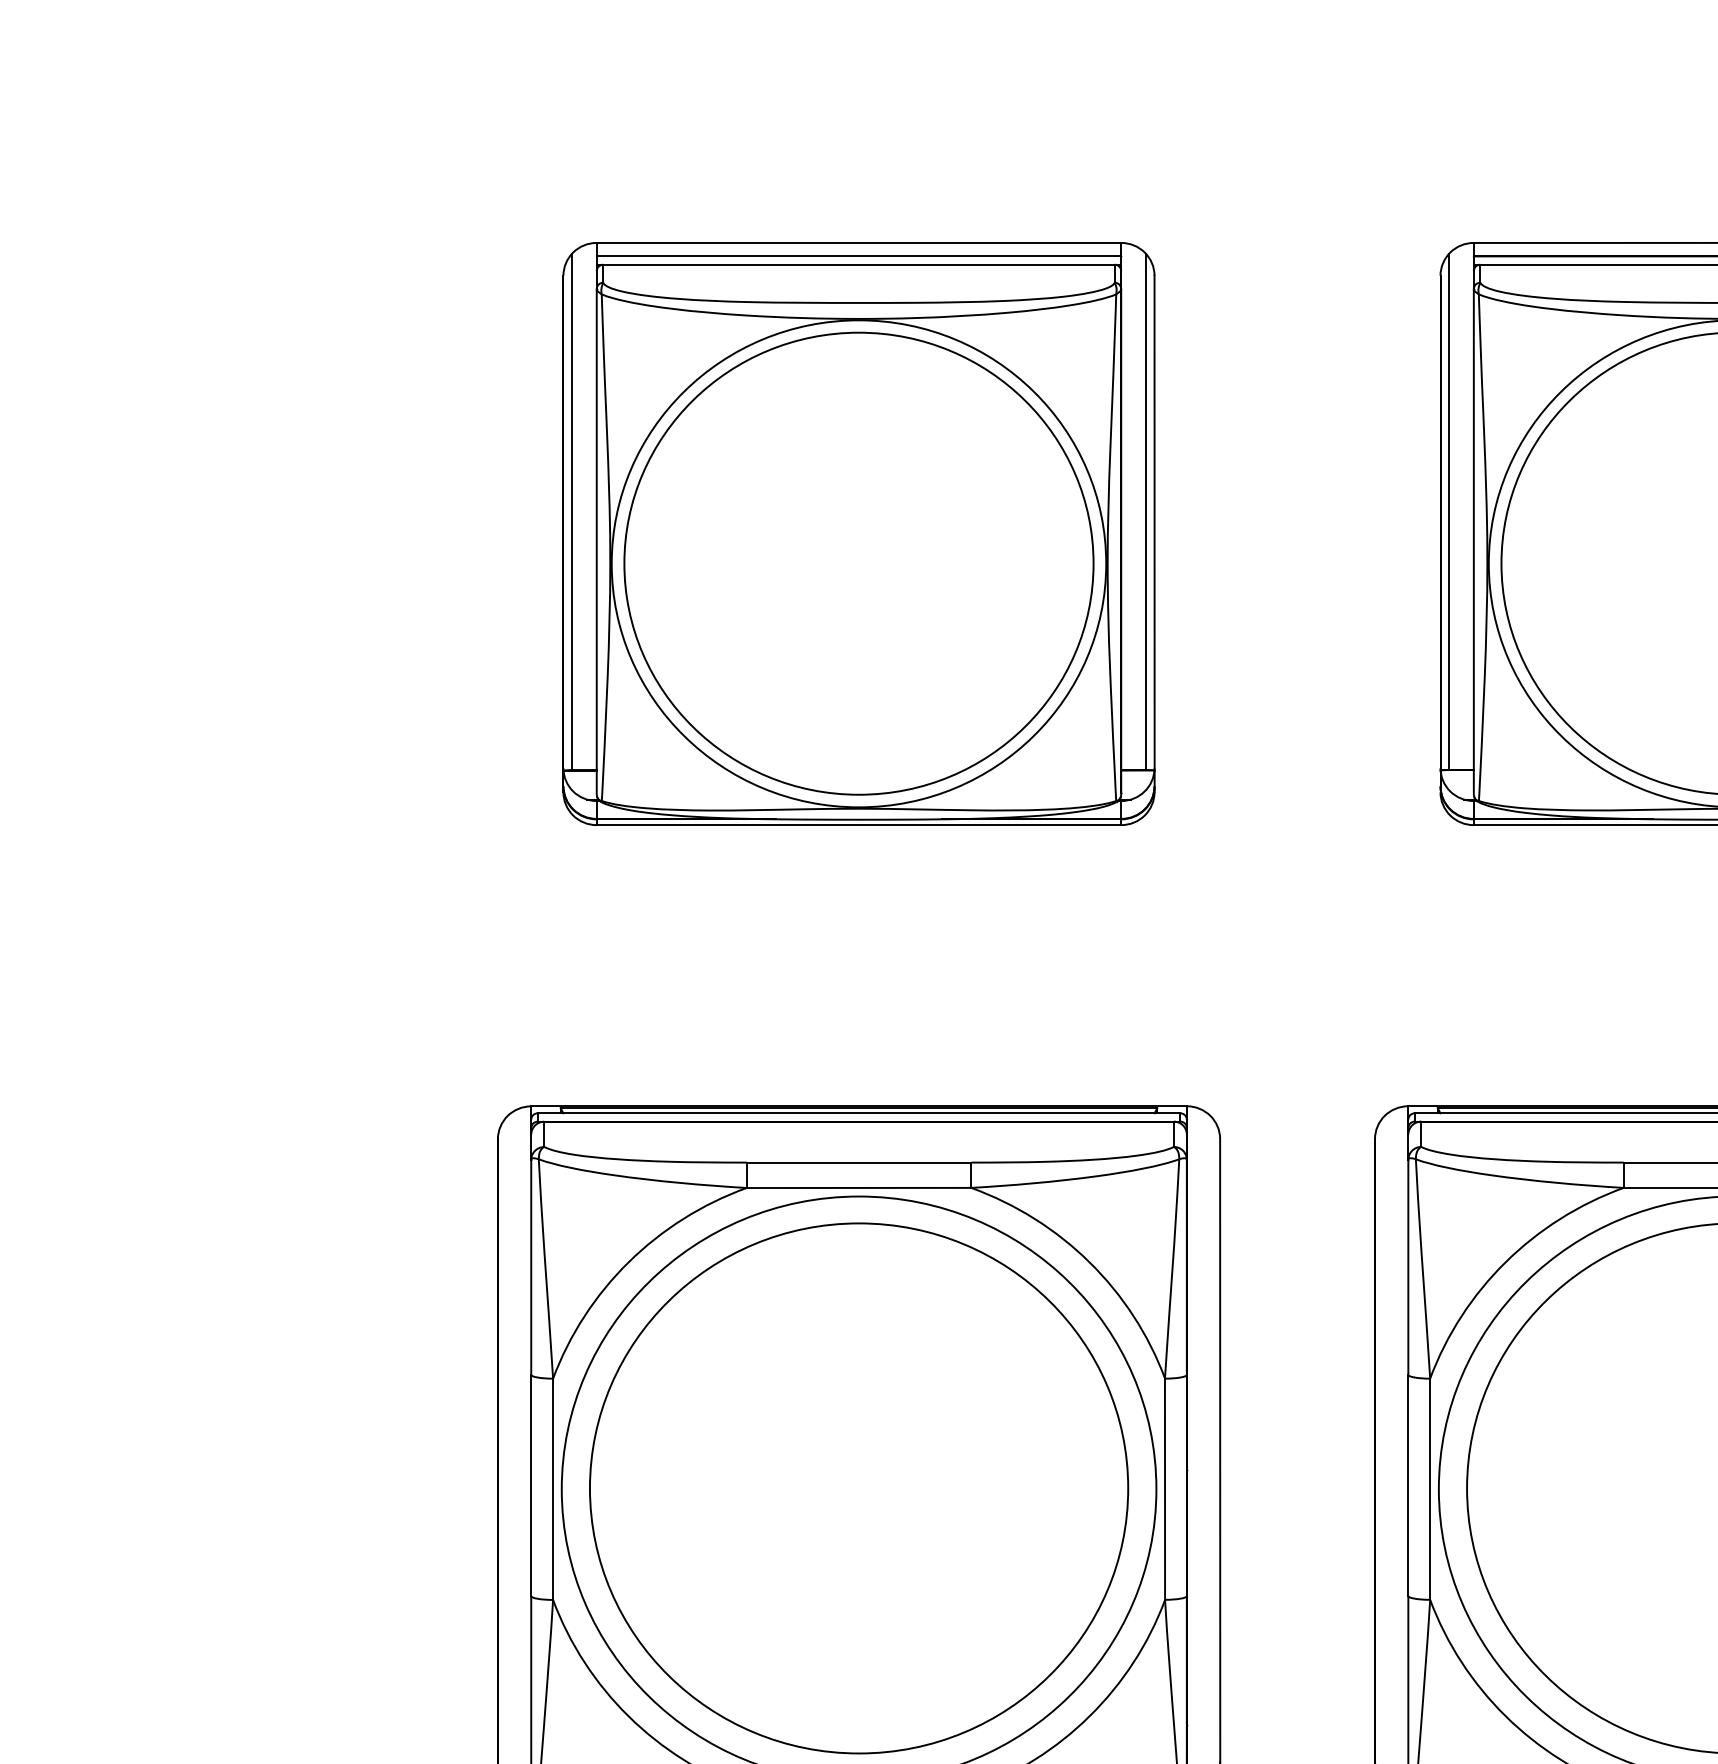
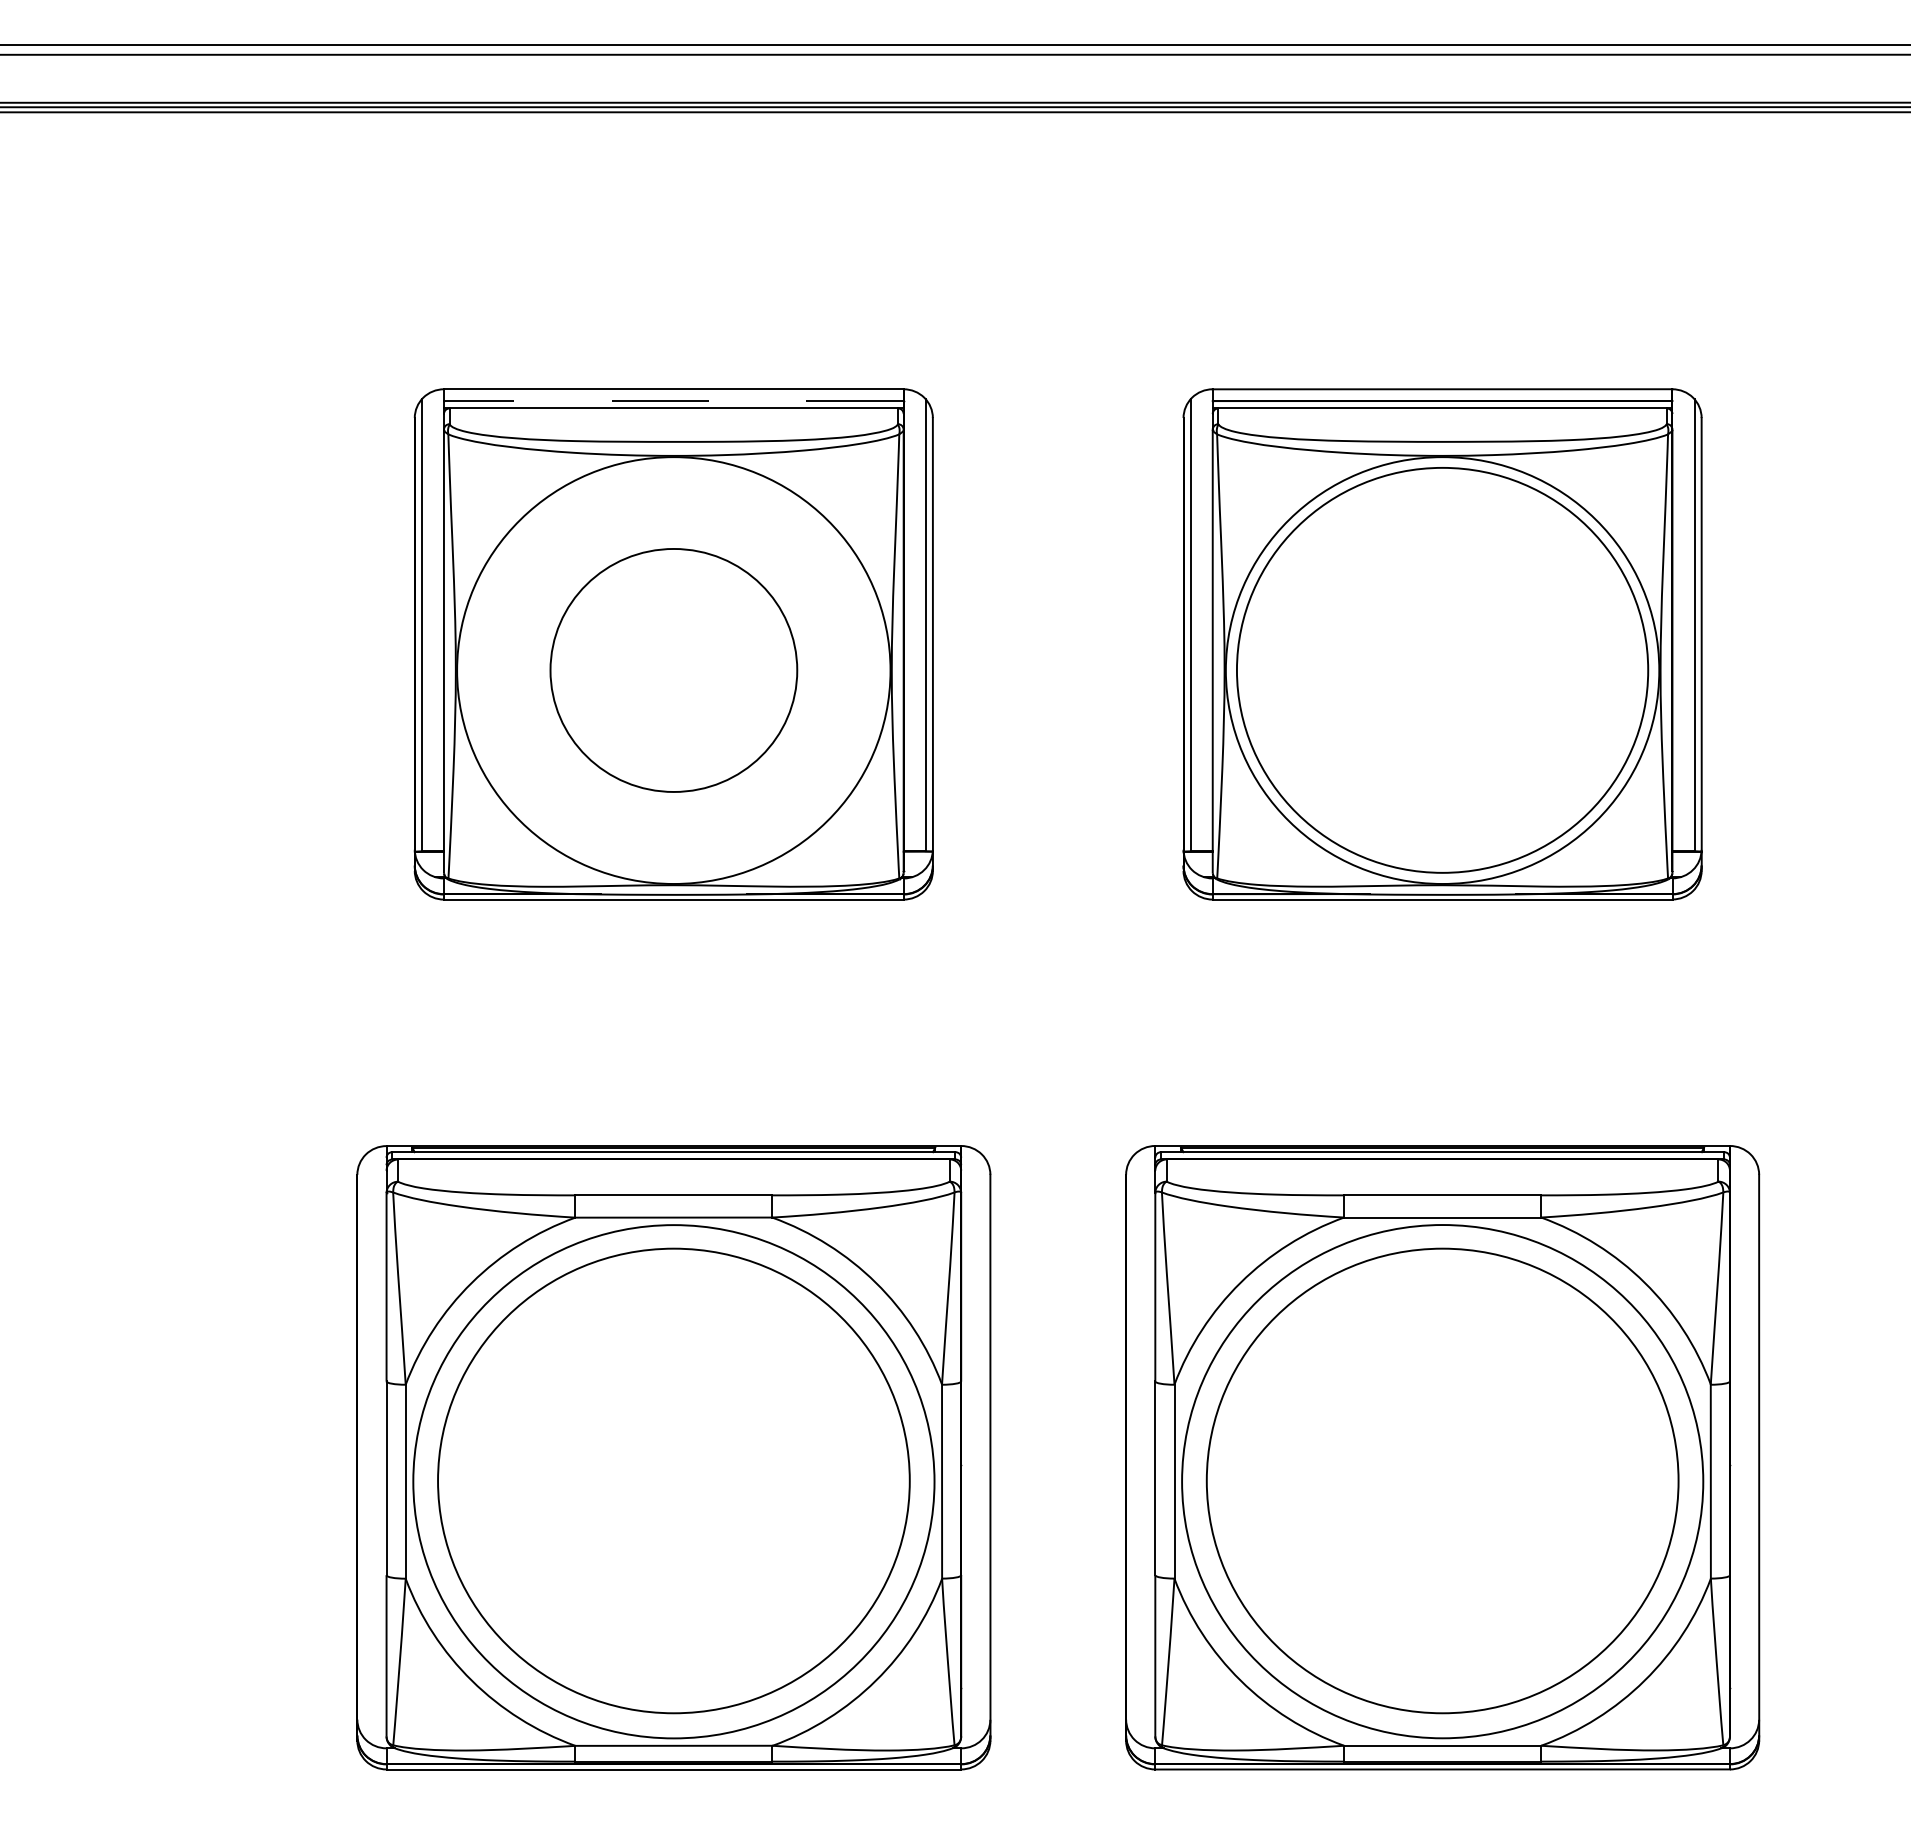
line: (858, 256) -> (673, 401), solid -> dashed
part: (858, 563) -> (673, 670), size x0.6

